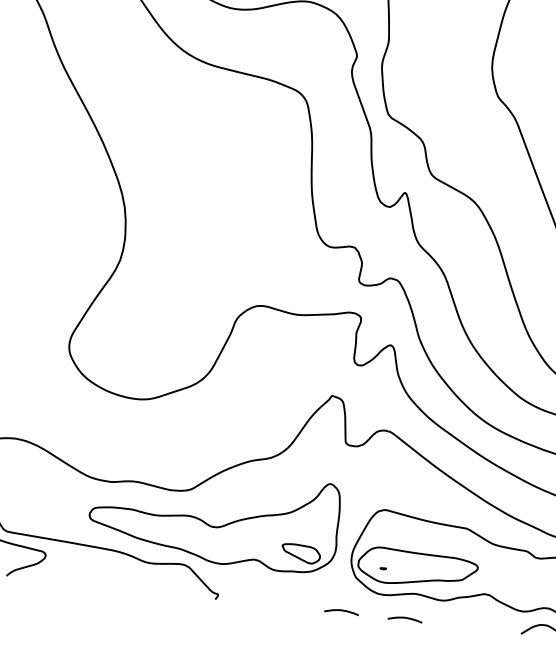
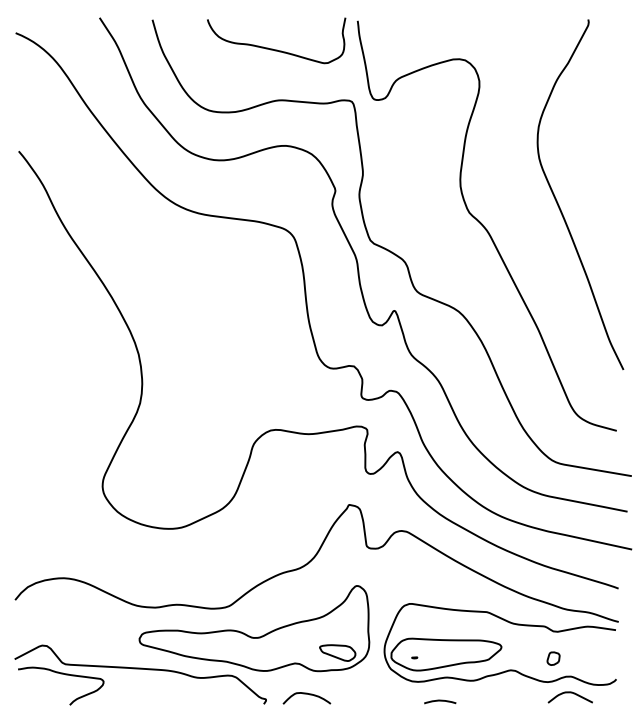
part: (532, 586) -> (553, 658), added
curve: (262, 594) -> (306, 694), added
curve: (342, 611) -> (381, 701), removed

